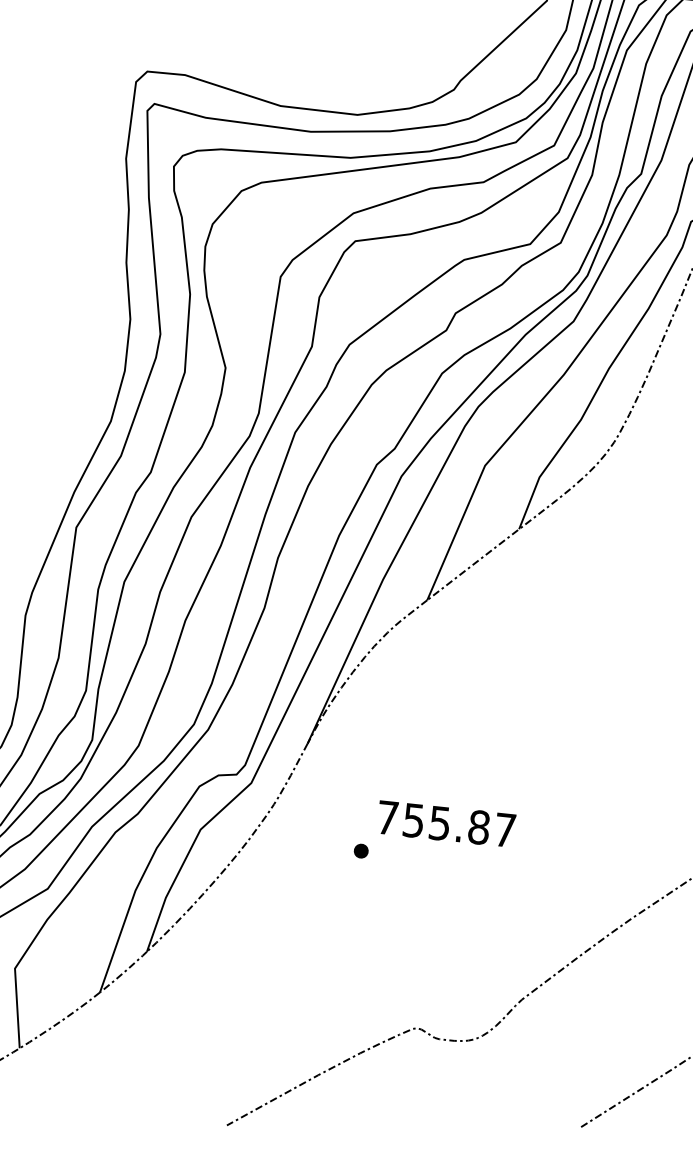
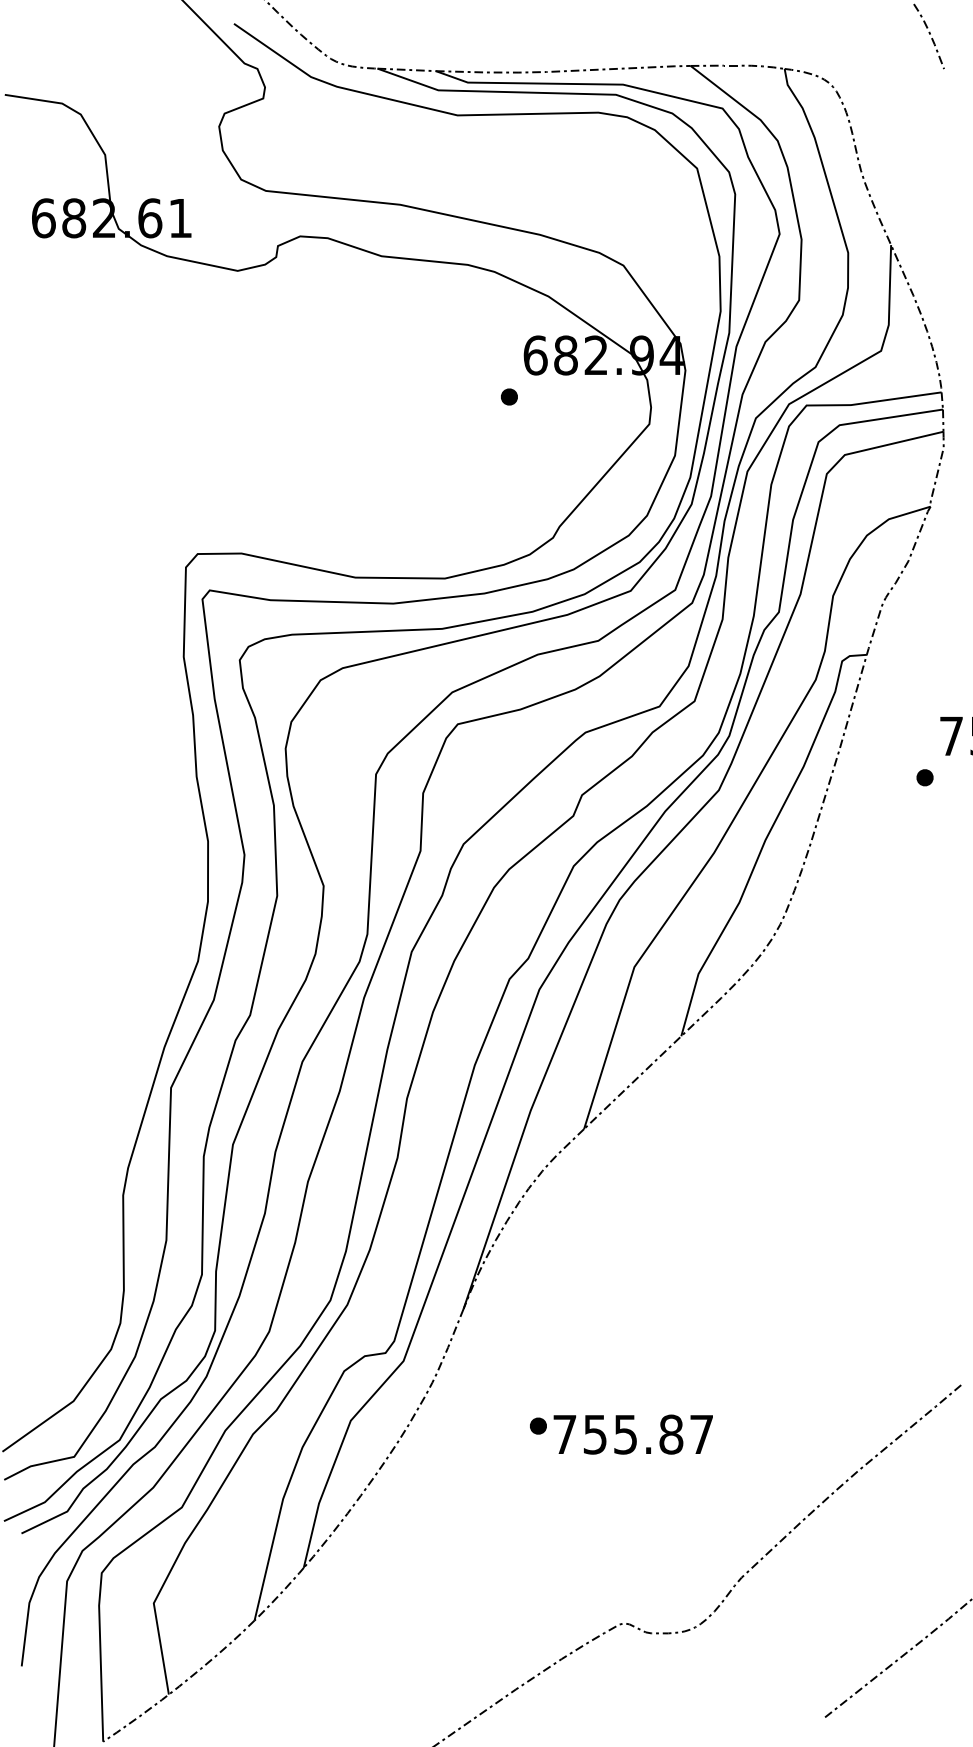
text: (445, 823) -> (632, 1434), moved

